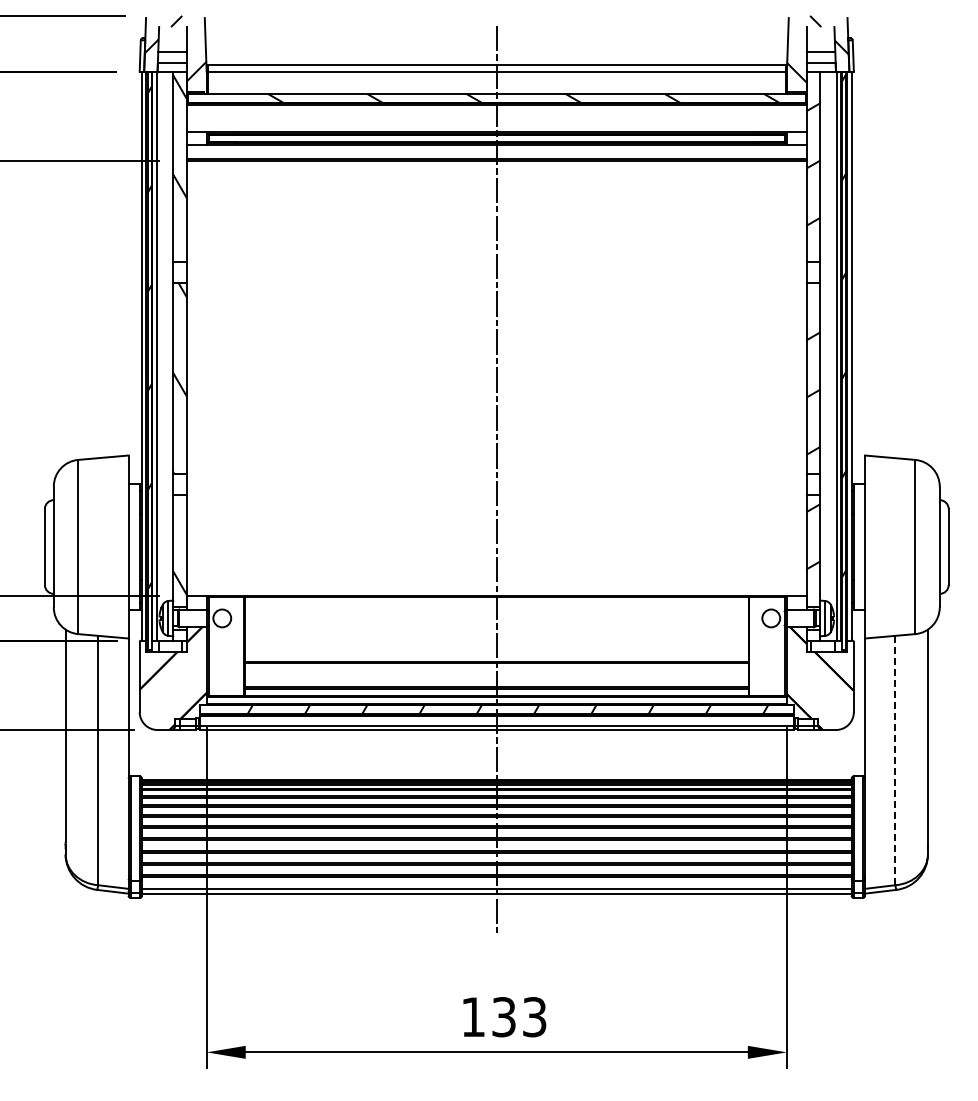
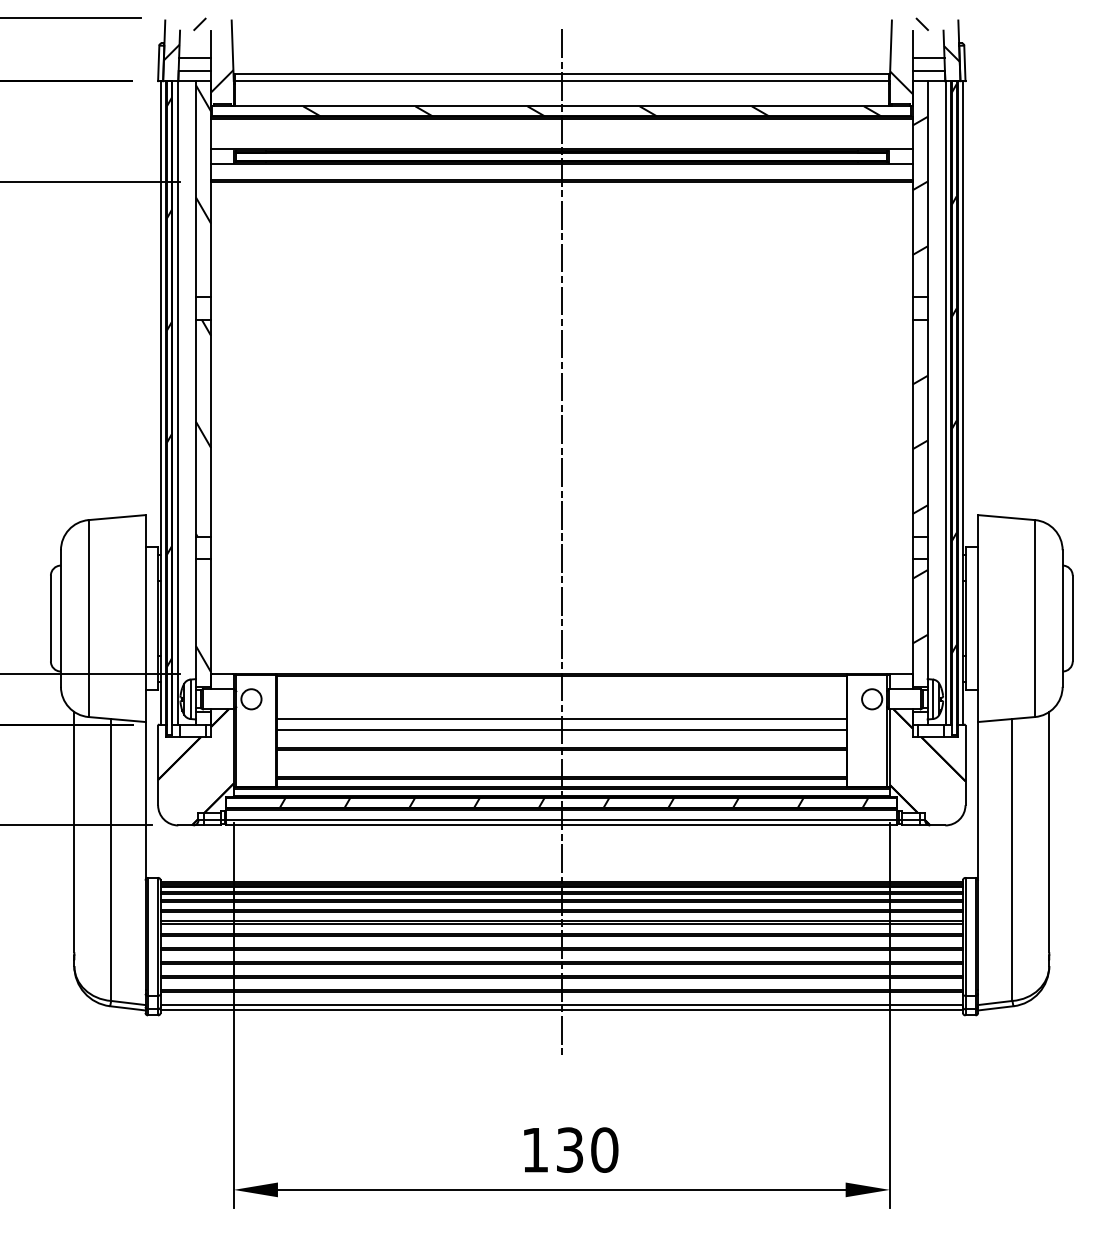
line: (496, 636) -> (561, 719), added
line: (496, 645) -> (561, 729), added
line: (895, 760) -> (1012, 859), dashed -> solid
text: (534, 1017) -> (604, 1150), 133 -> 130

